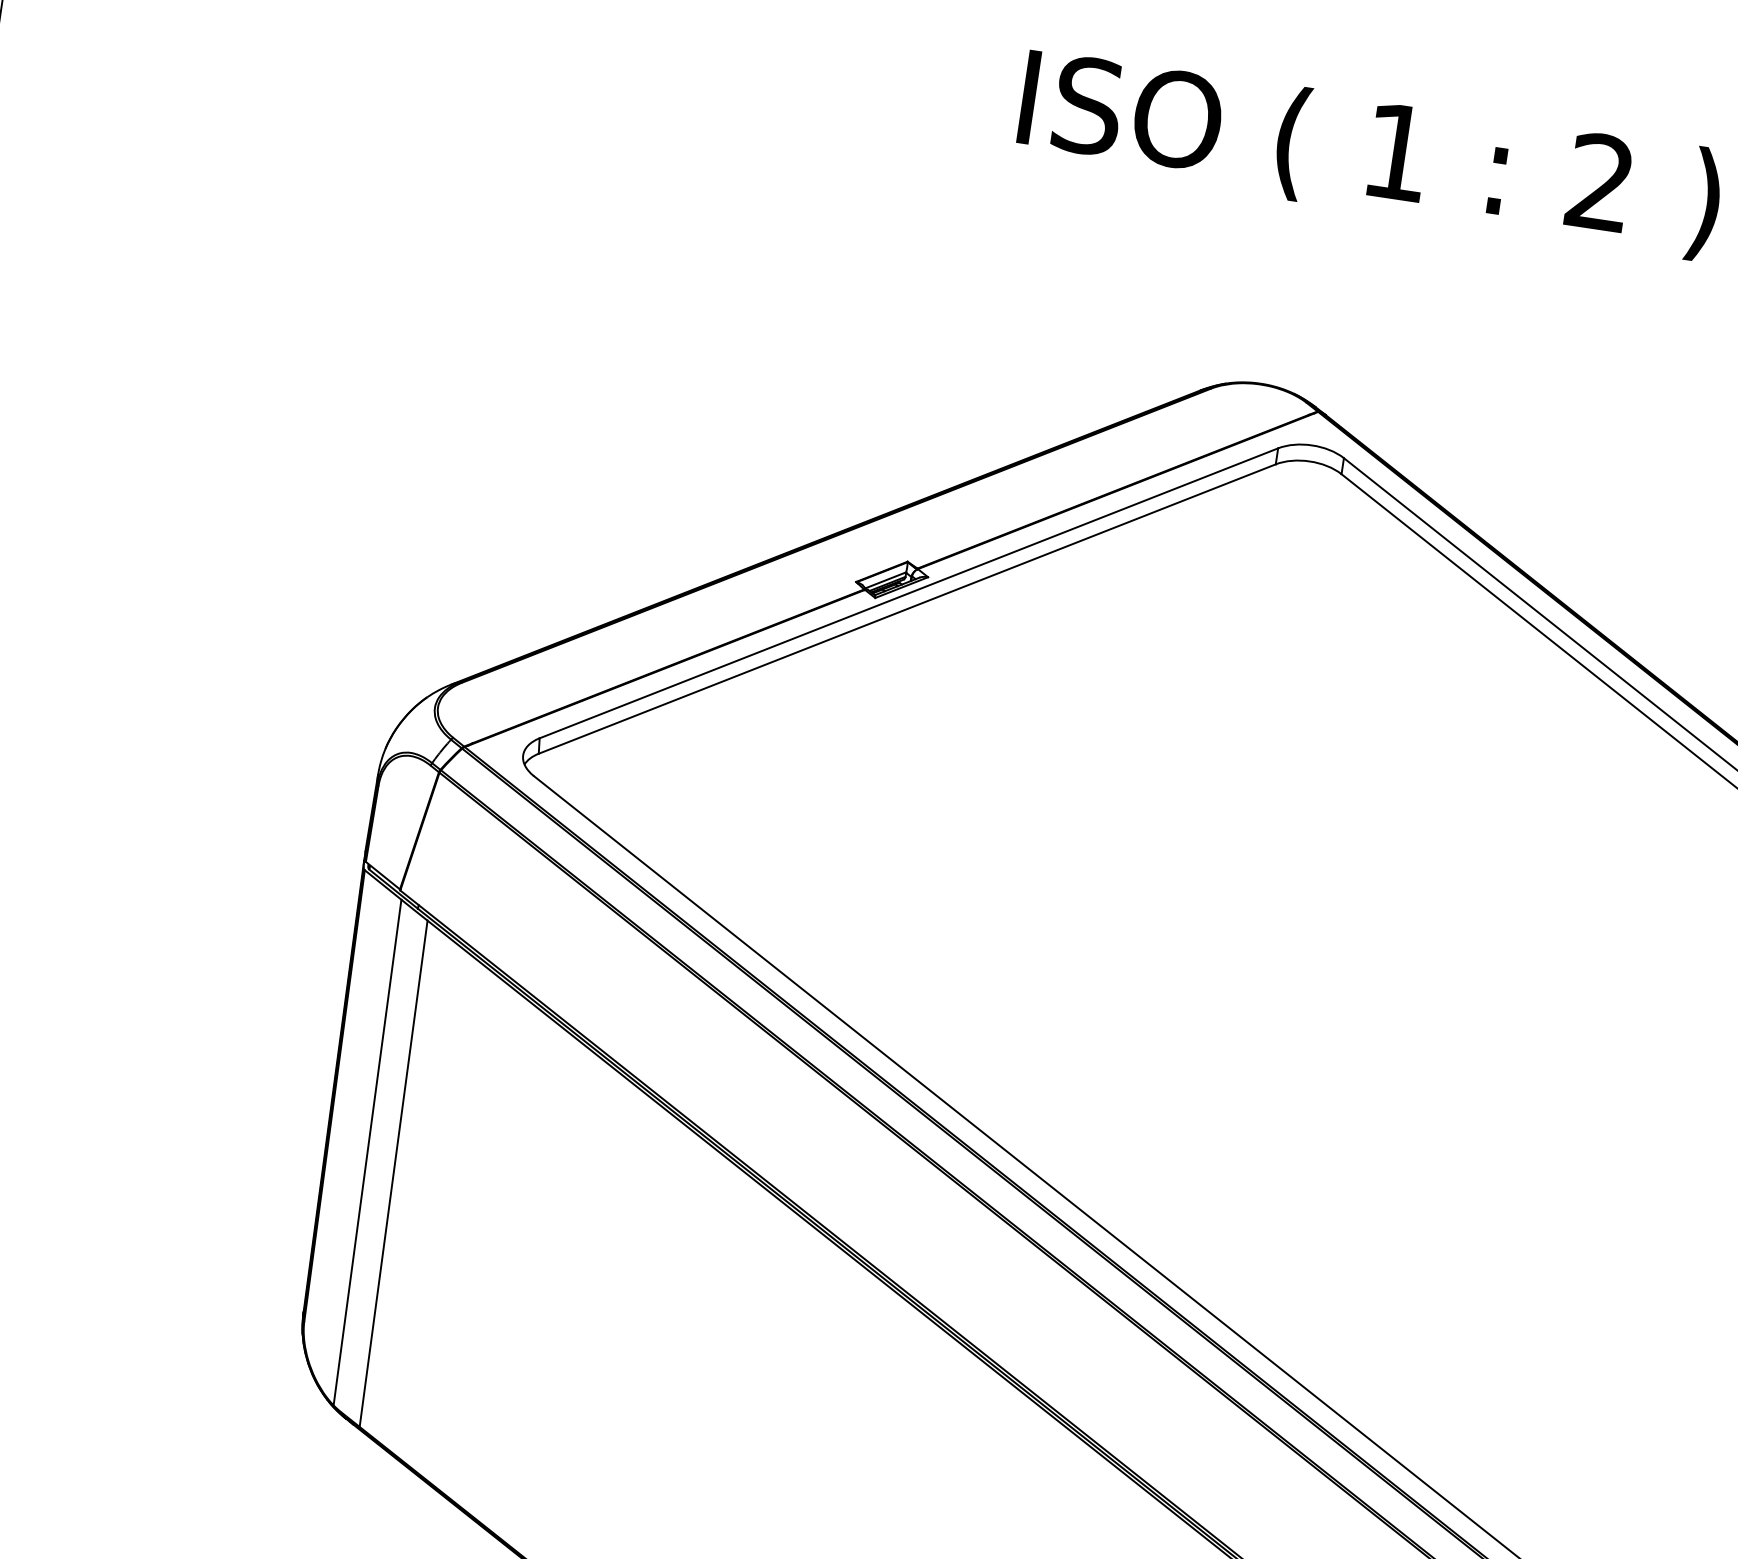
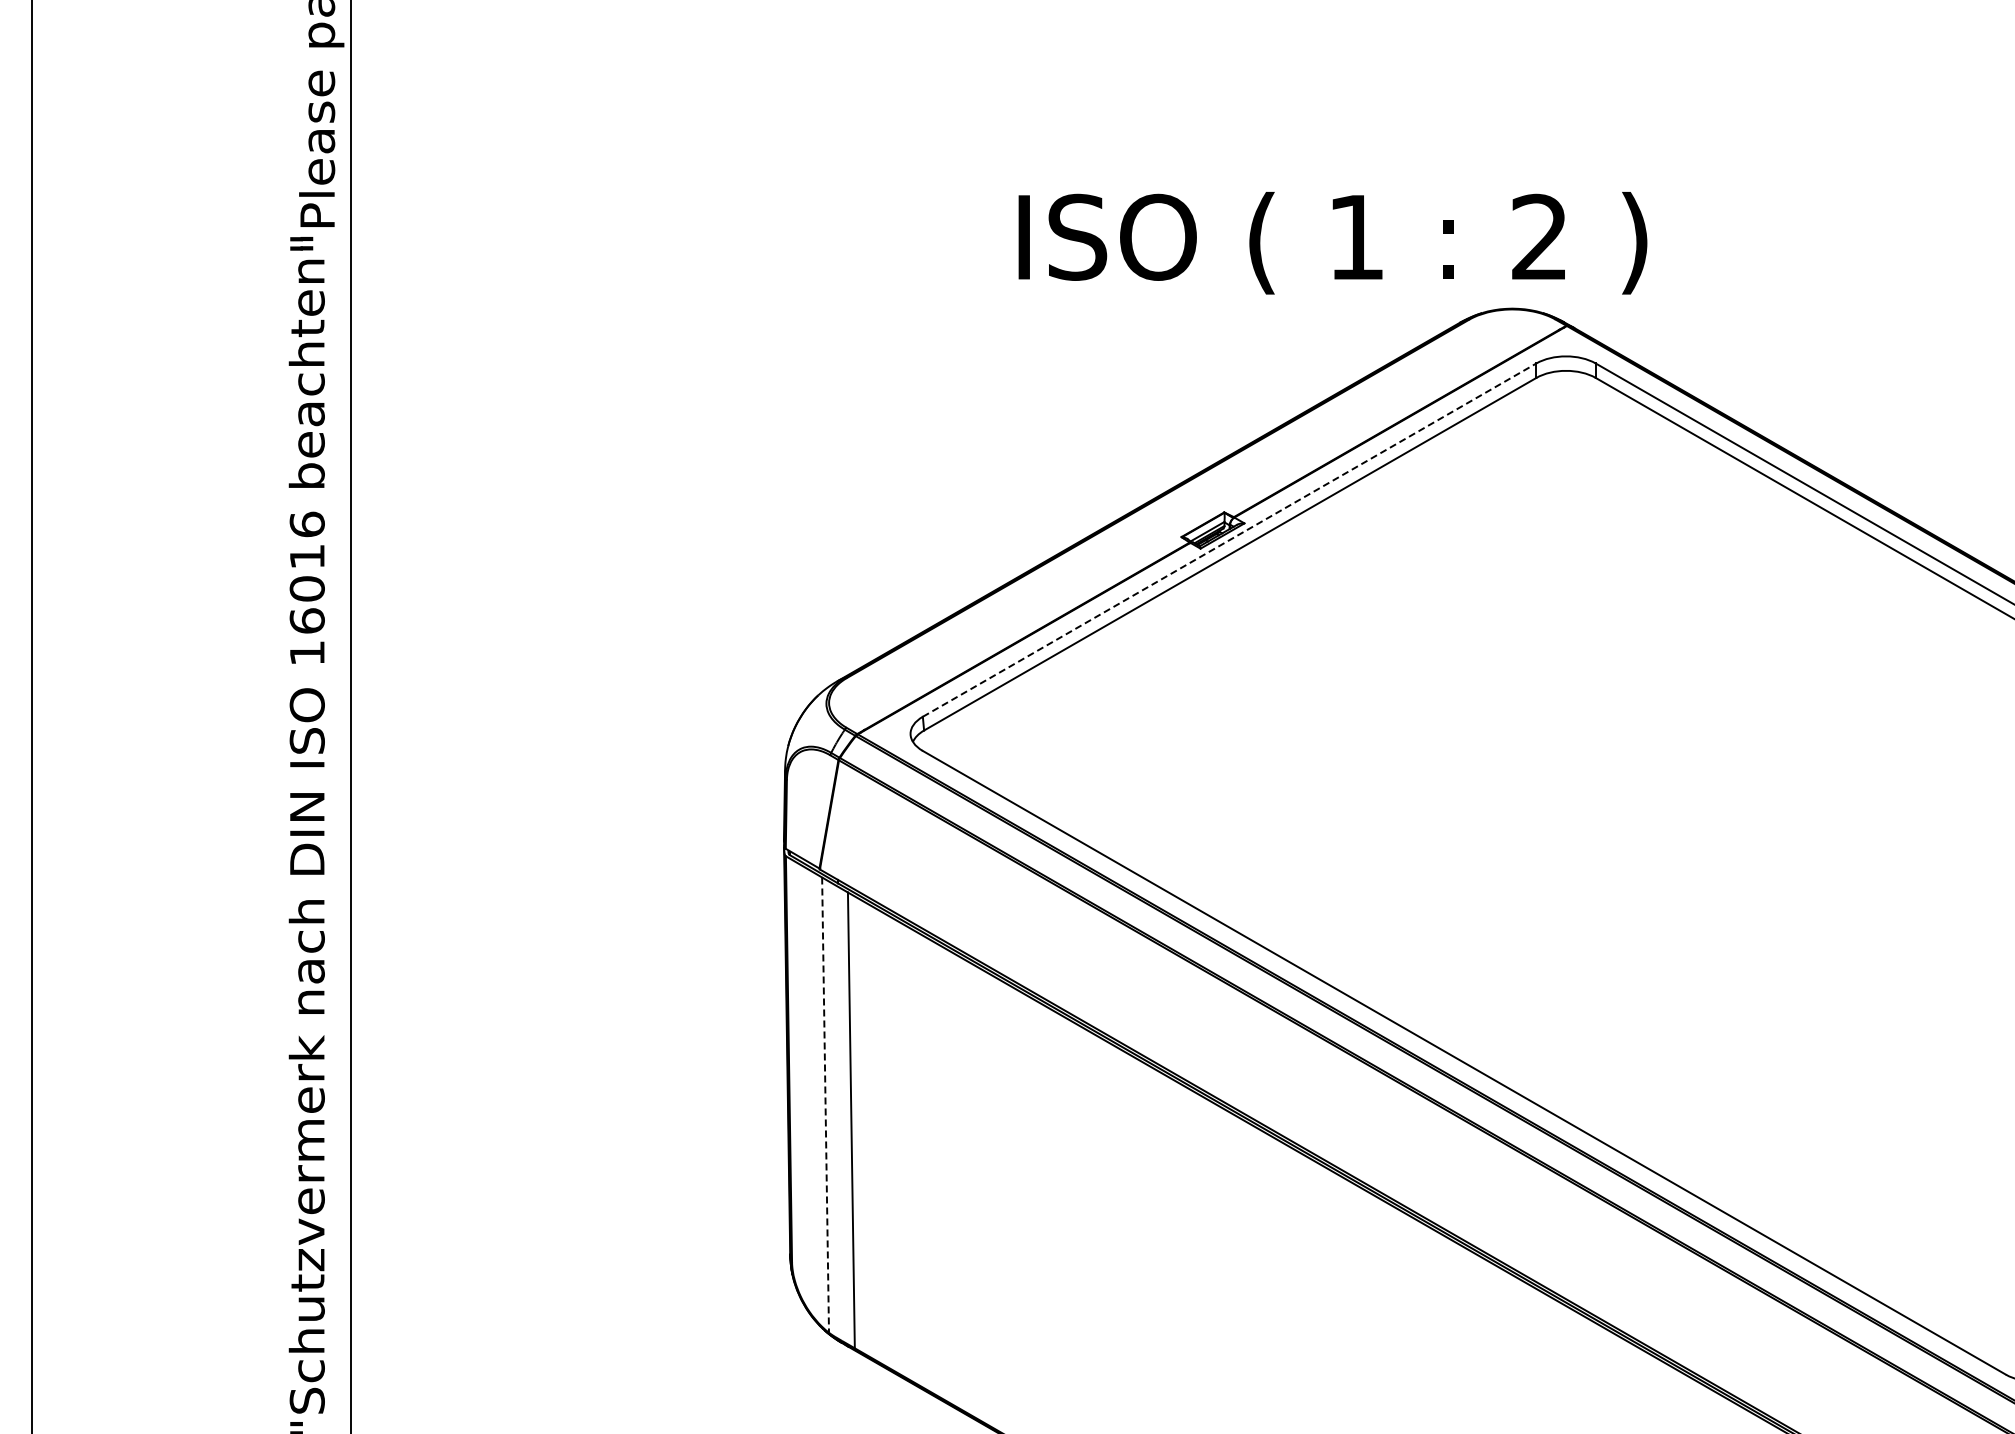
text: (1369, 155) -> (1332, 243), moved
line: (908, 593) -> (1229, 540), solid -> dashed
line: (367, 1152) -> (825, 1105), solid -> dashed

